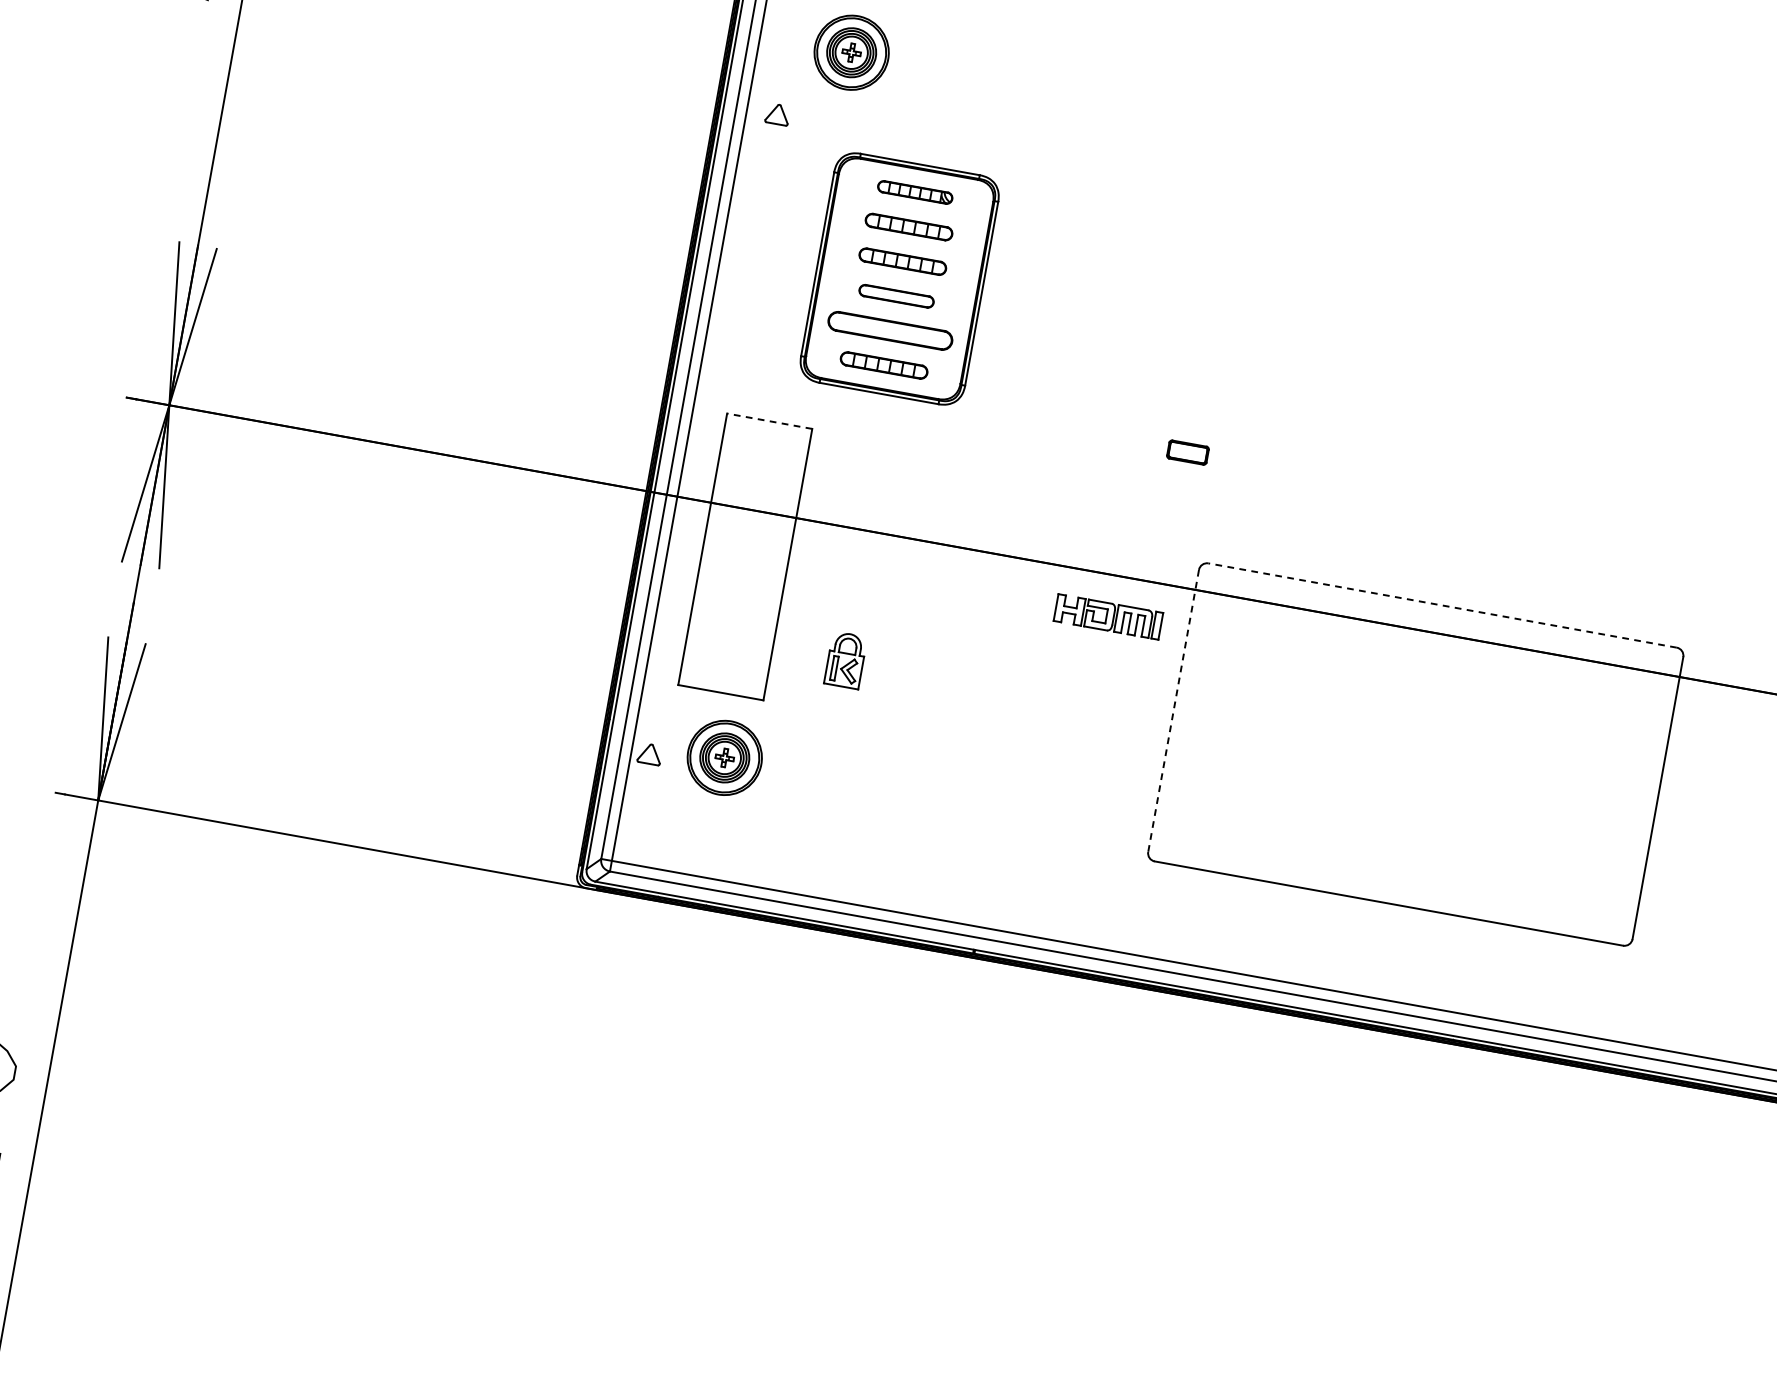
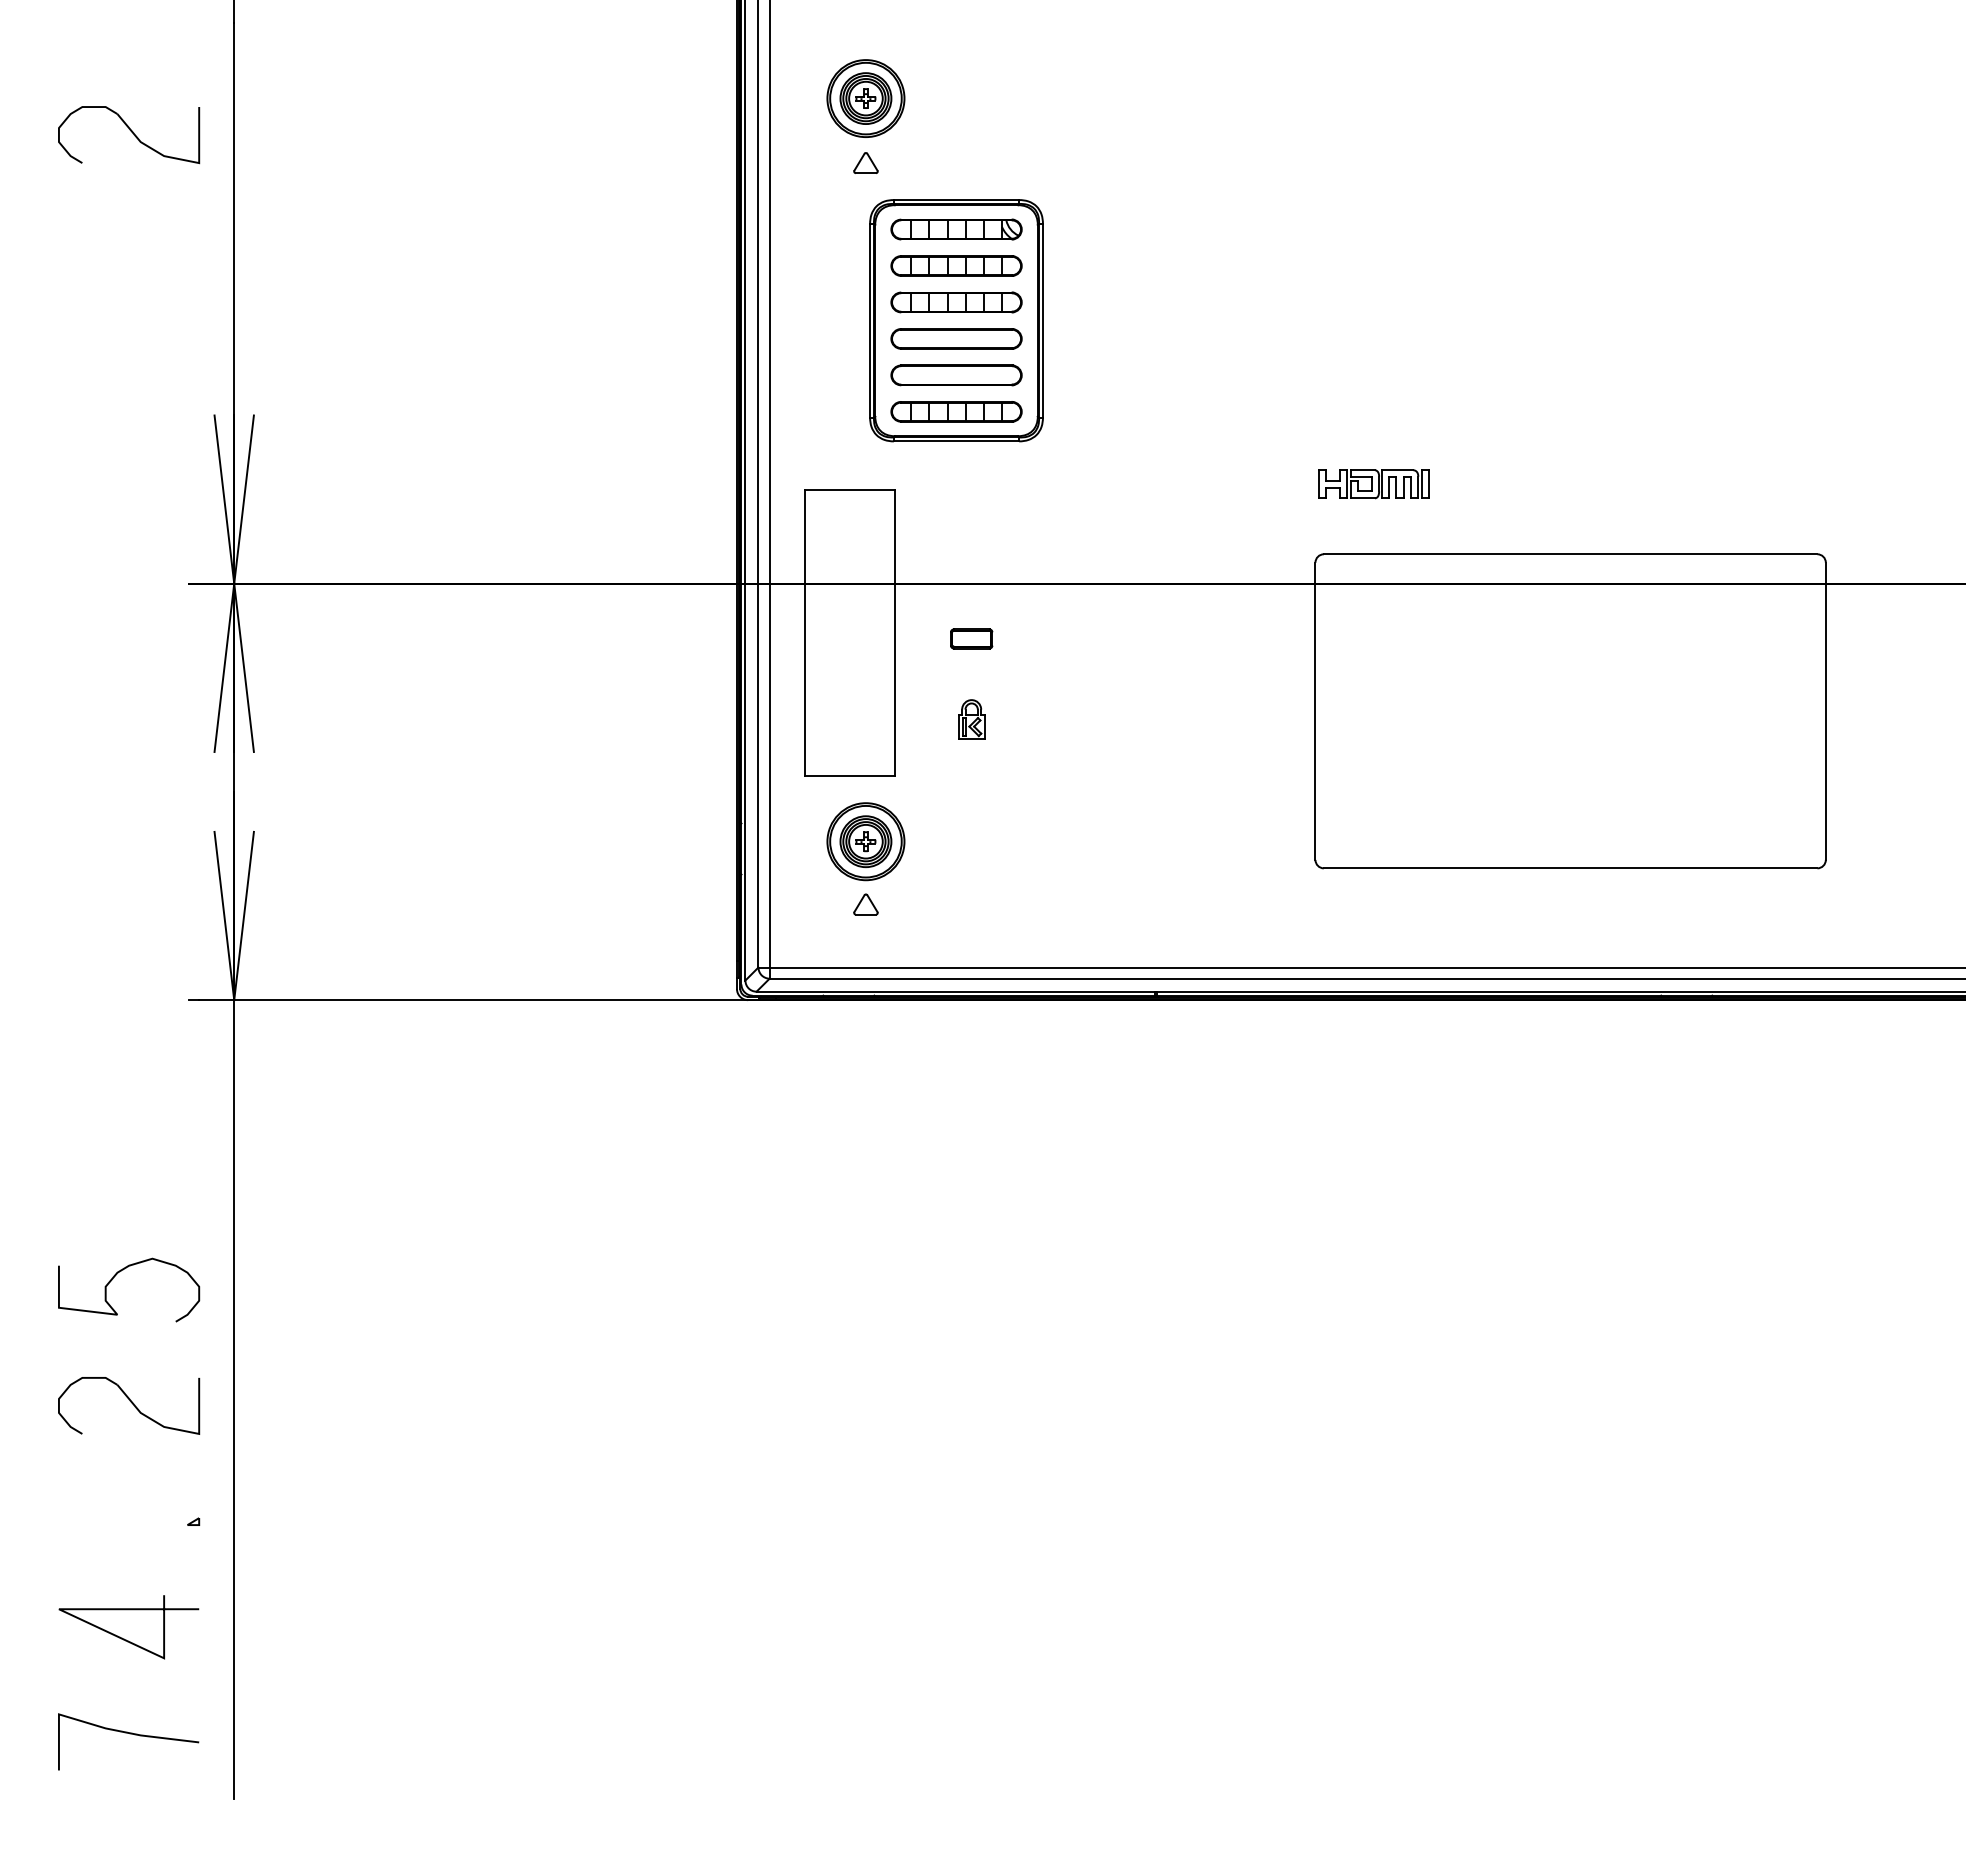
part: (777, 113) -> (865, 162), moved
part: (915, 192) -> (956, 229), size x1.67
part: (909, 226) -> (956, 265), size x1.43
part: (902, 261) -> (956, 302), size x1.43
part: (896, 295) -> (956, 338), size x1.67
part: (884, 365) -> (956, 411), size x1.43
line: (769, 420) -> (849, 489), dashed -> solid
part: (1187, 452) -> (971, 638), moved
line: (1442, 605) -> (1570, 554), dashed -> solid
part: (1108, 617) -> (1373, 484), moved
part: (845, 660) -> (971, 719), size x0.71
line: (1173, 711) -> (1315, 711), dashed -> solid
part: (649, 754) -> (865, 904), moved

